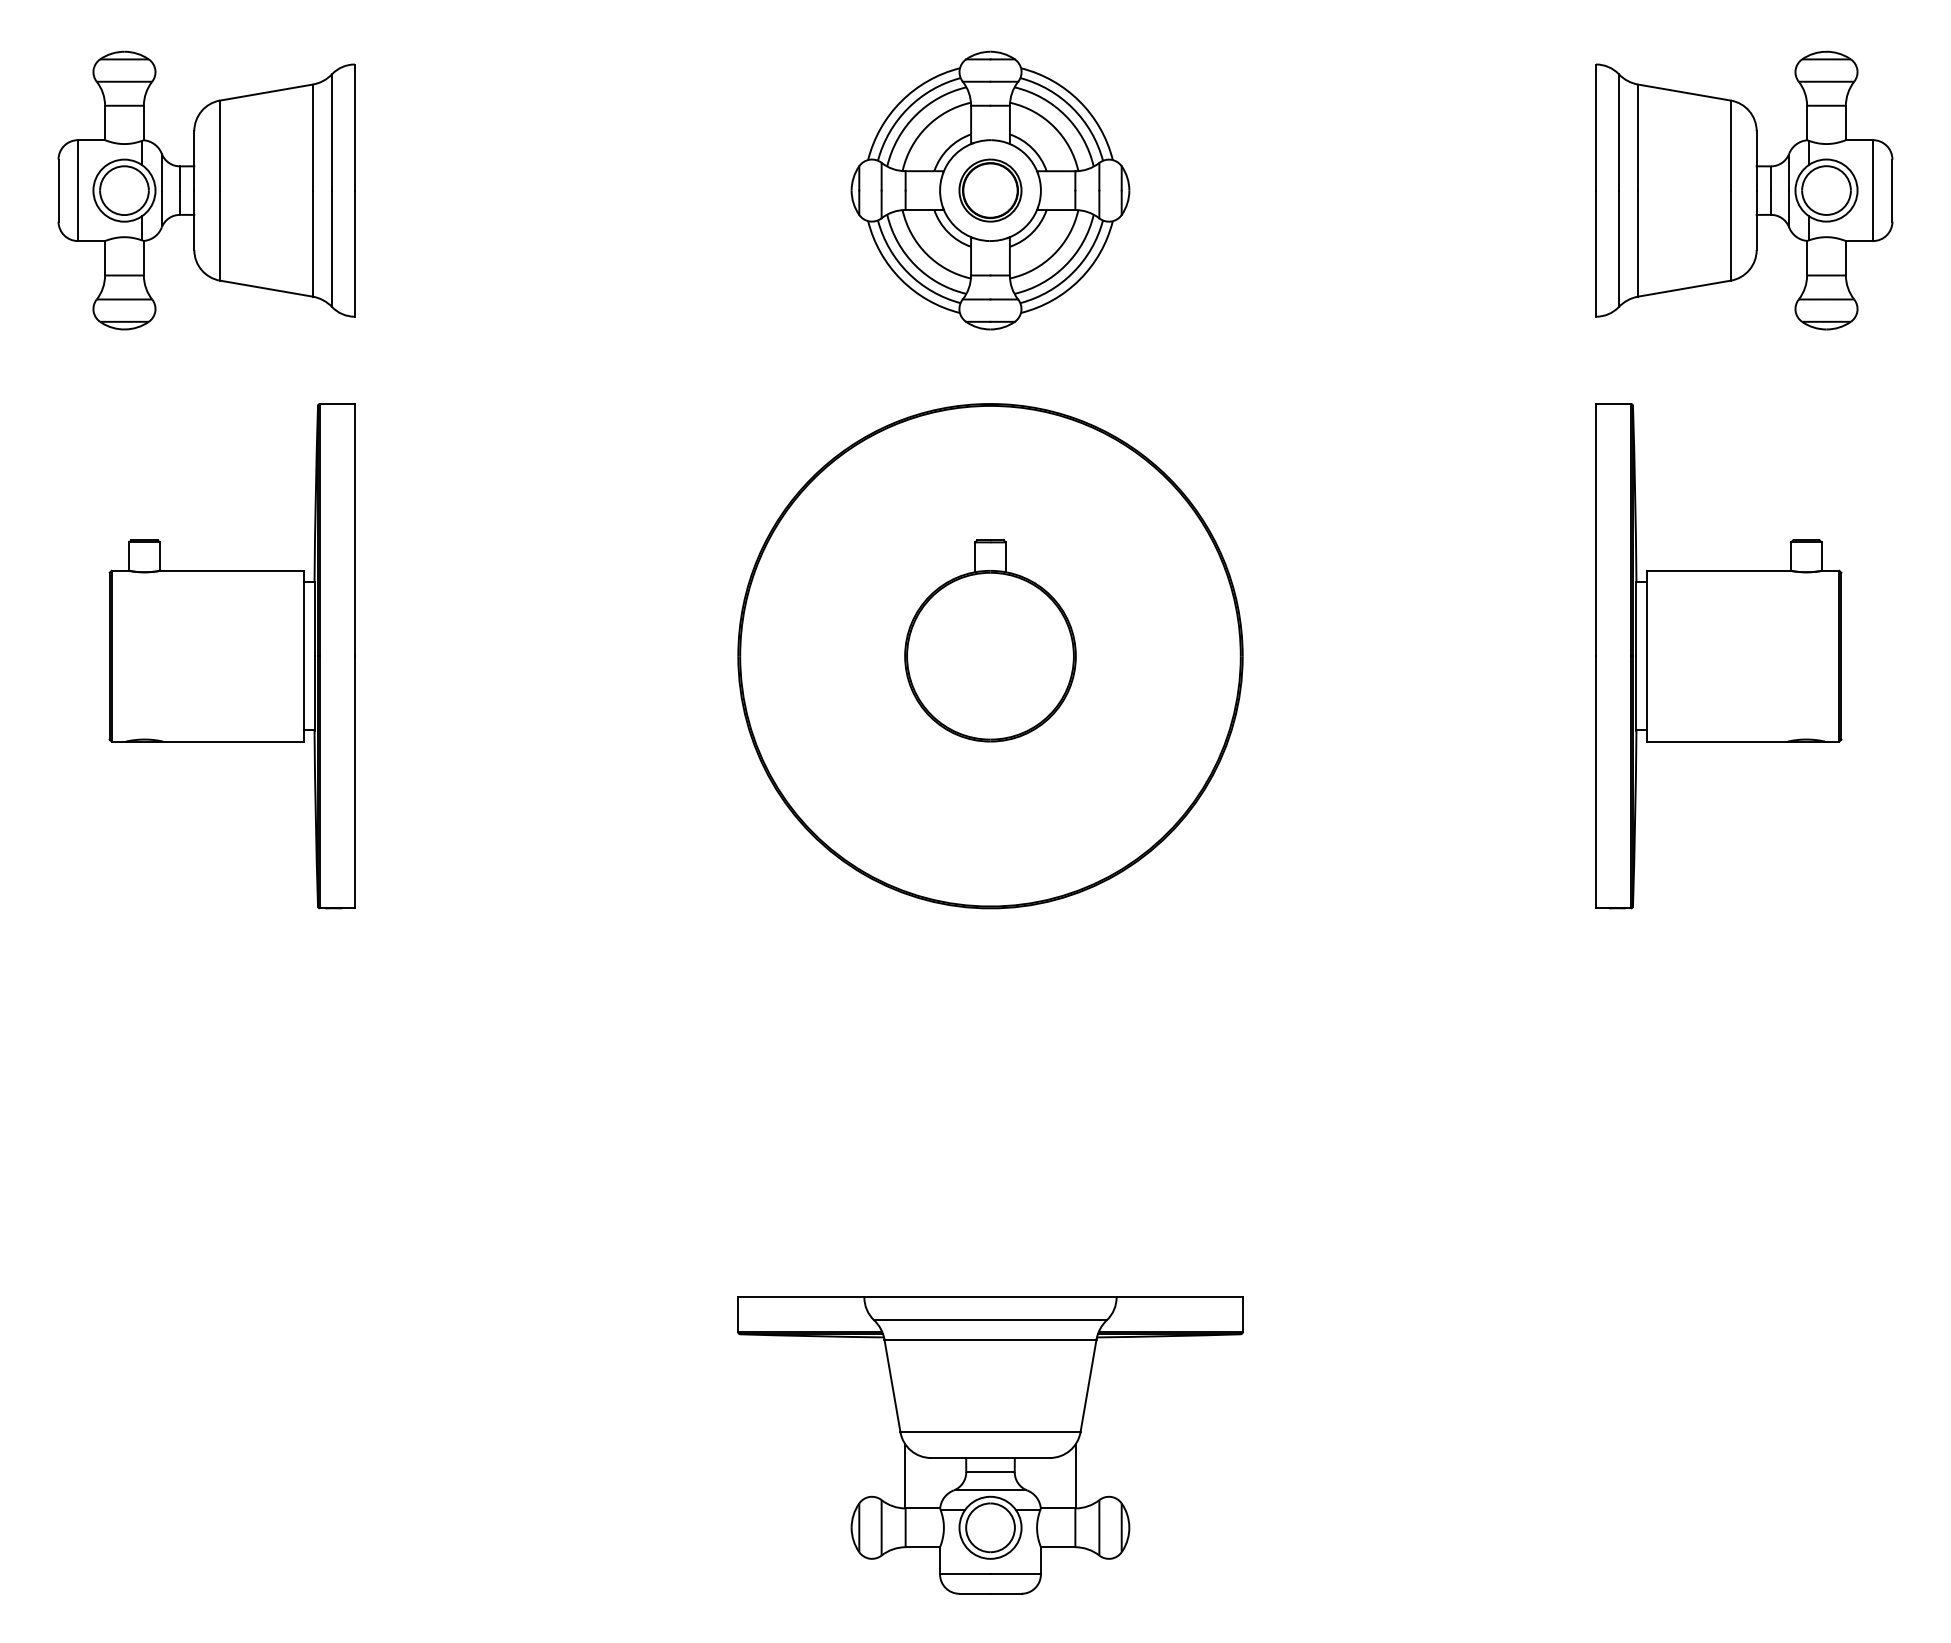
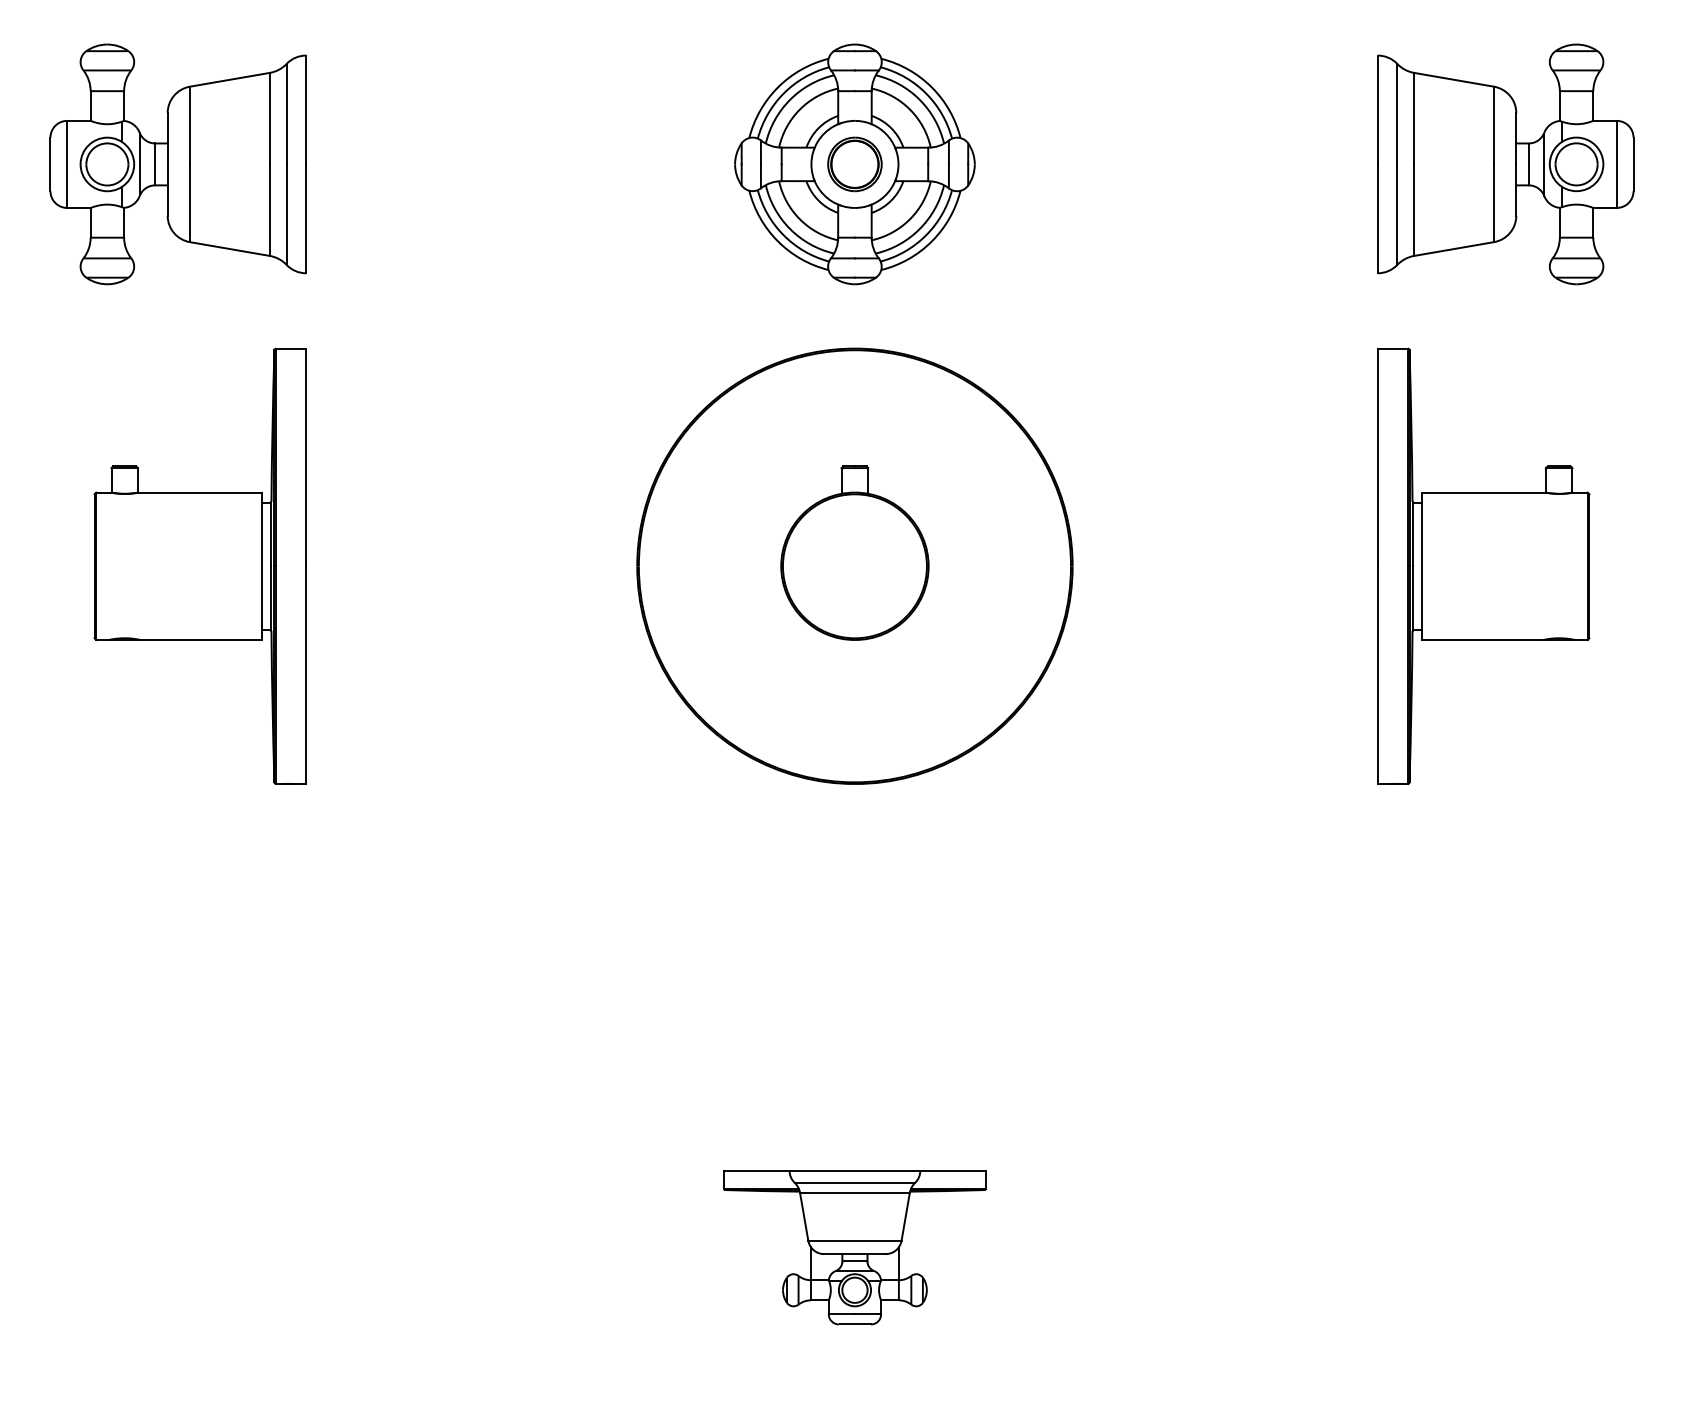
part: (990, 1445) -> (854, 1247), size x0.6

